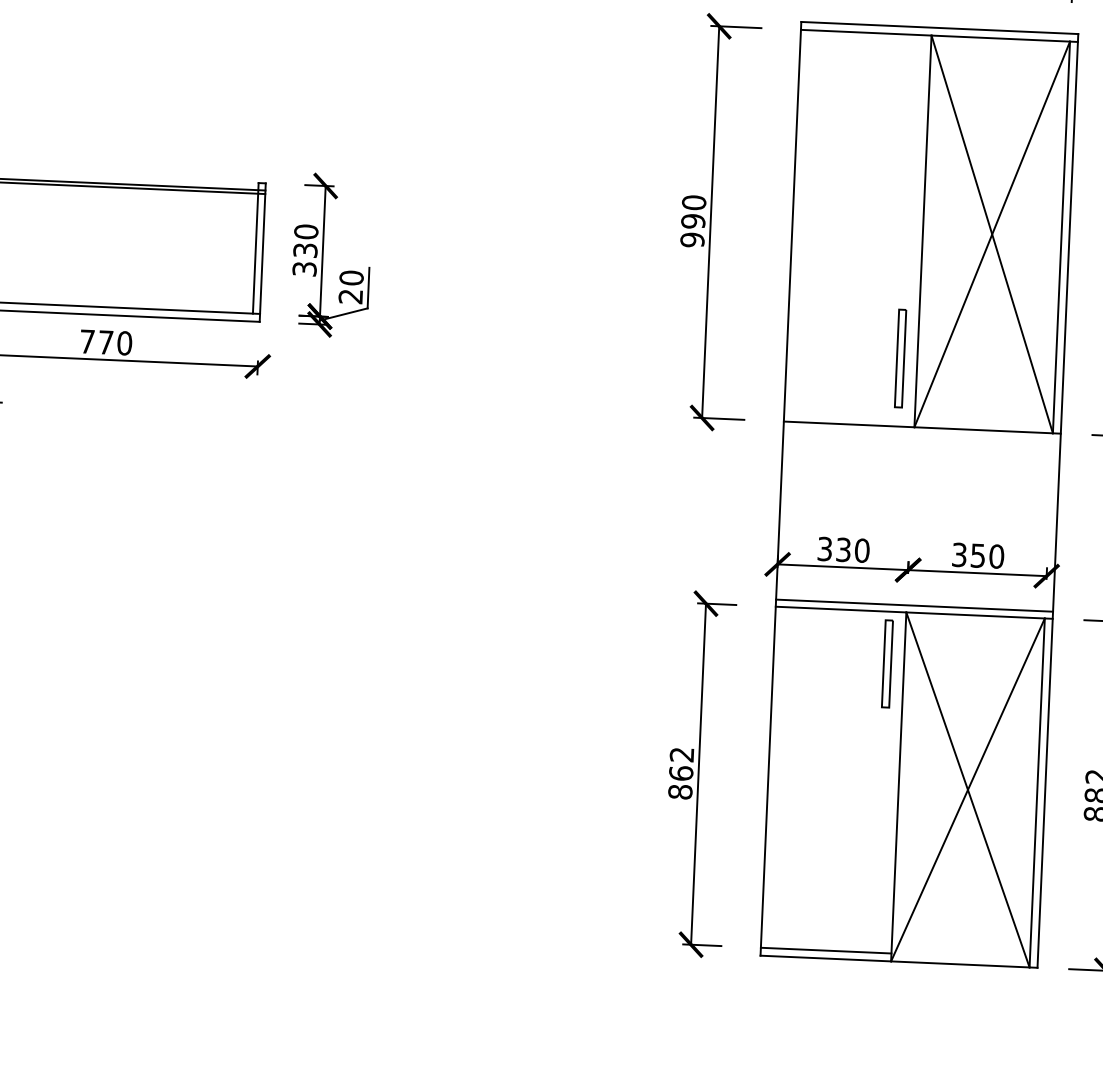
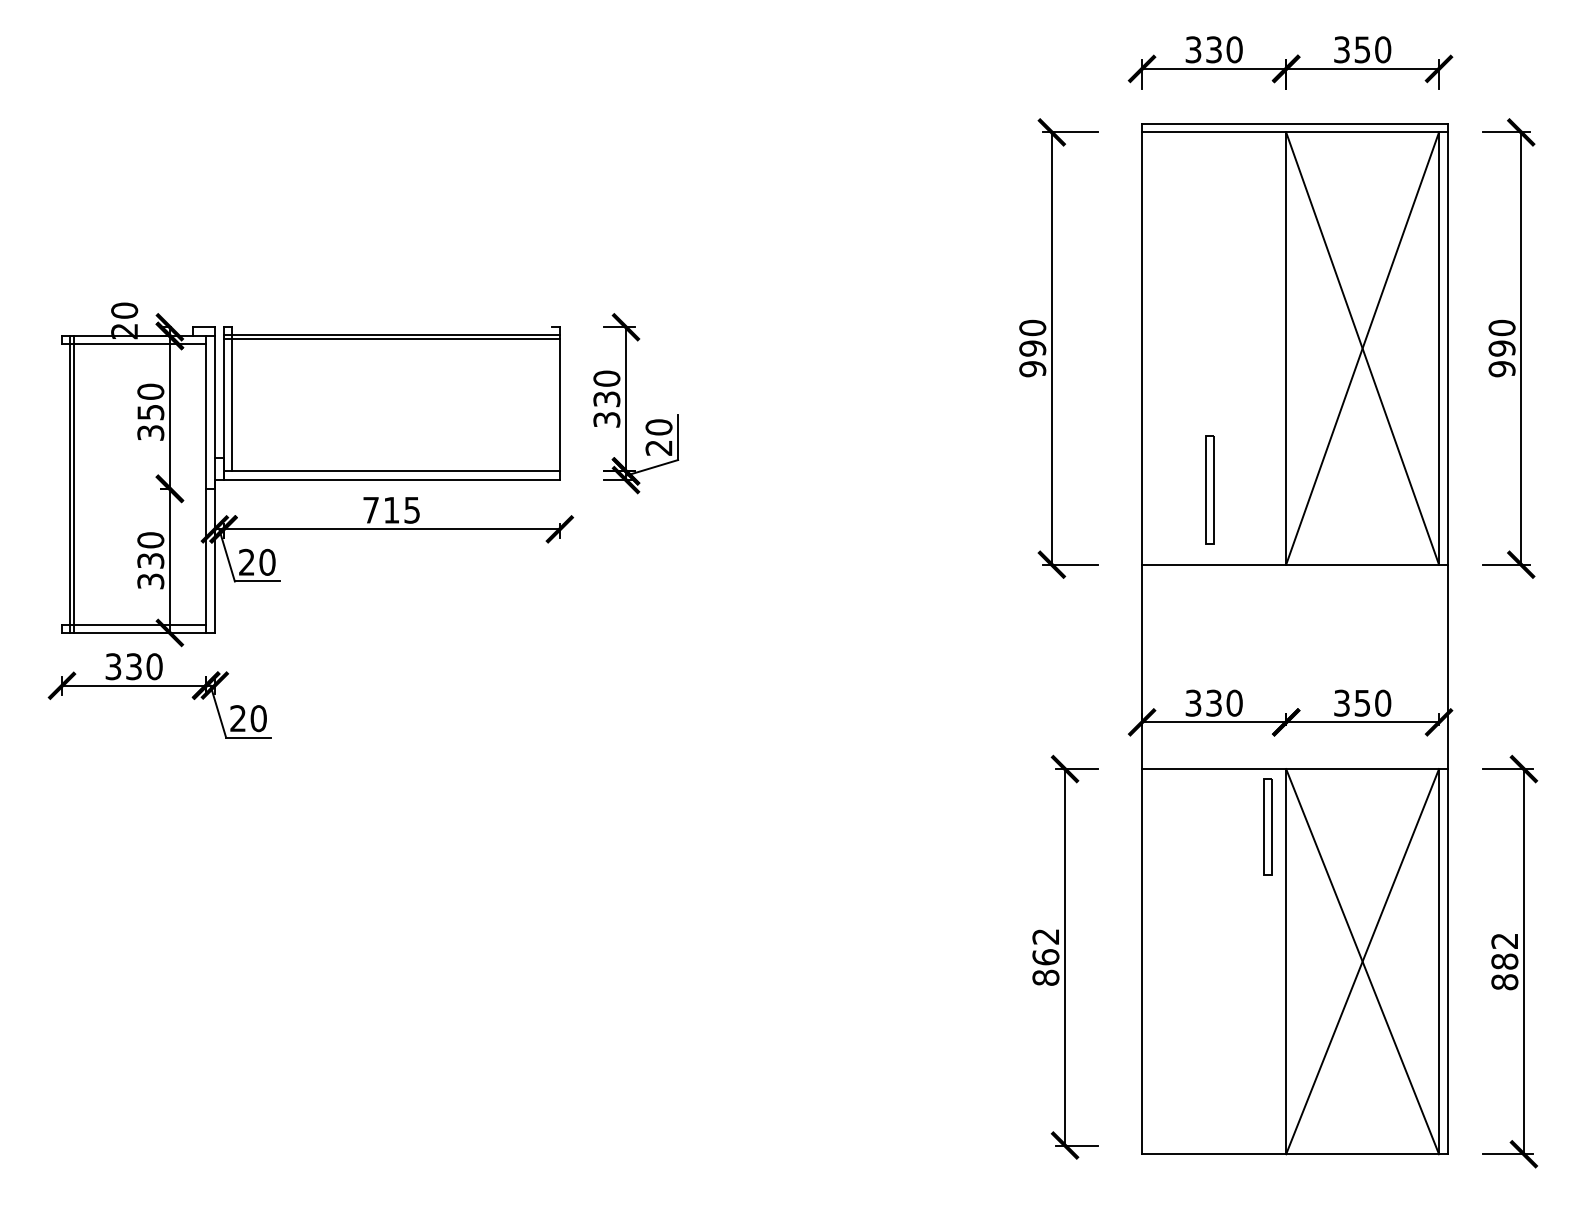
line: (256, 248) -> (552, 399), removed
text: (115, 342) -> (402, 509), 770 -> 715
part: (900, 358) -> (1209, 489), moved
line: (914, 605) -> (1294, 761), removed
line: (826, 950) -> (1214, 1145), removed

